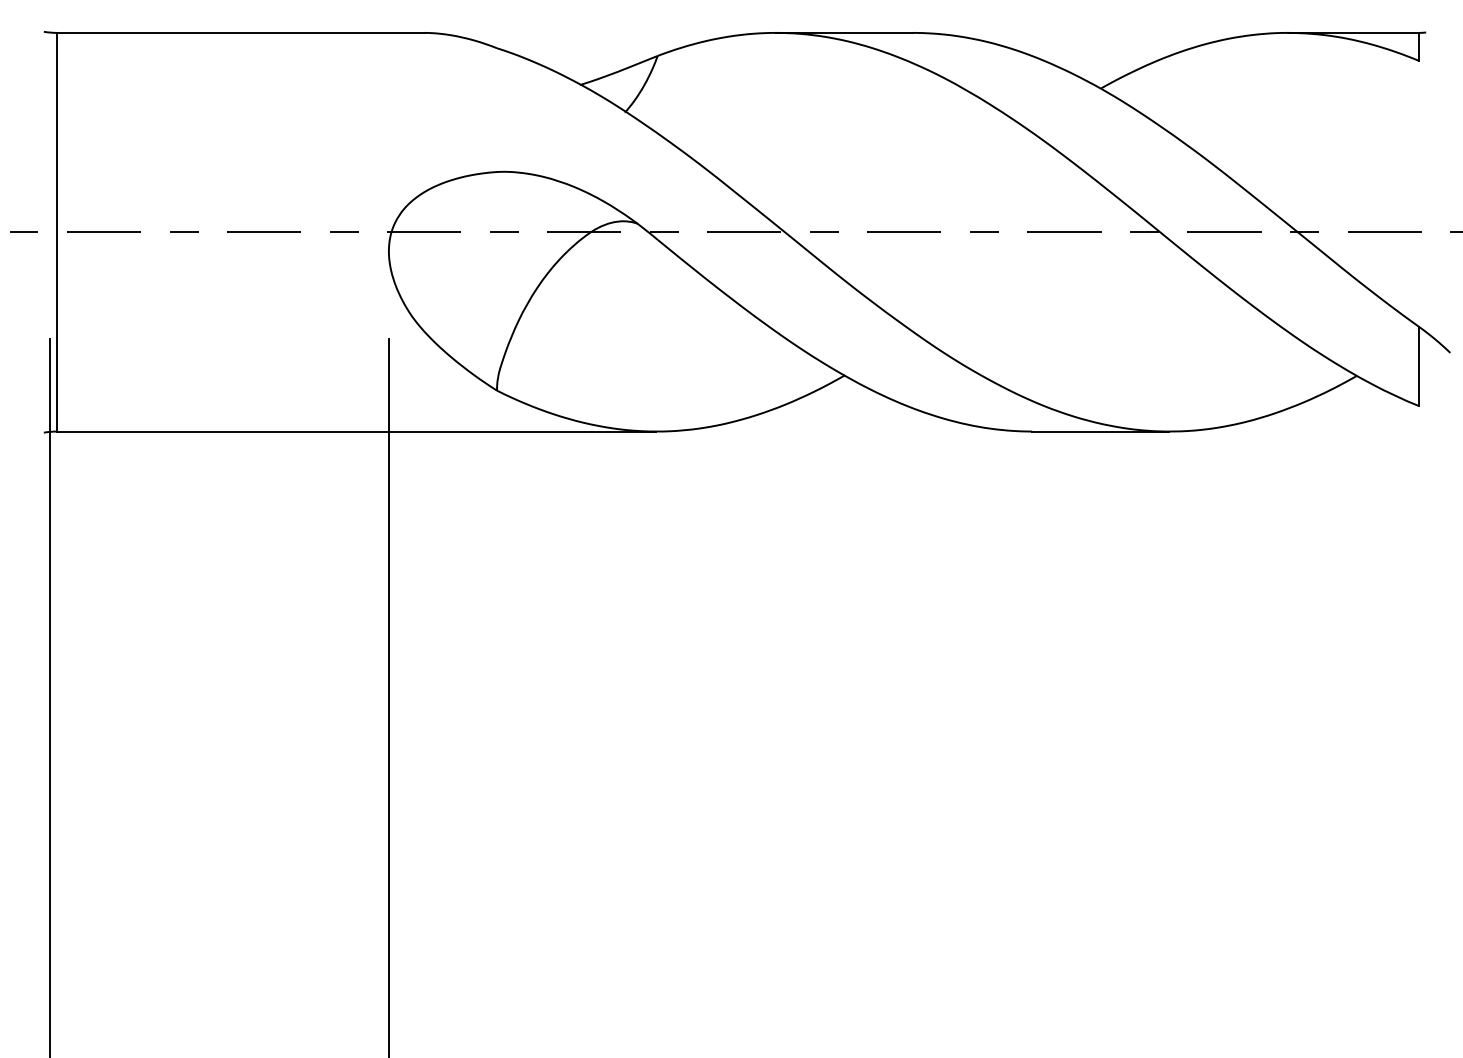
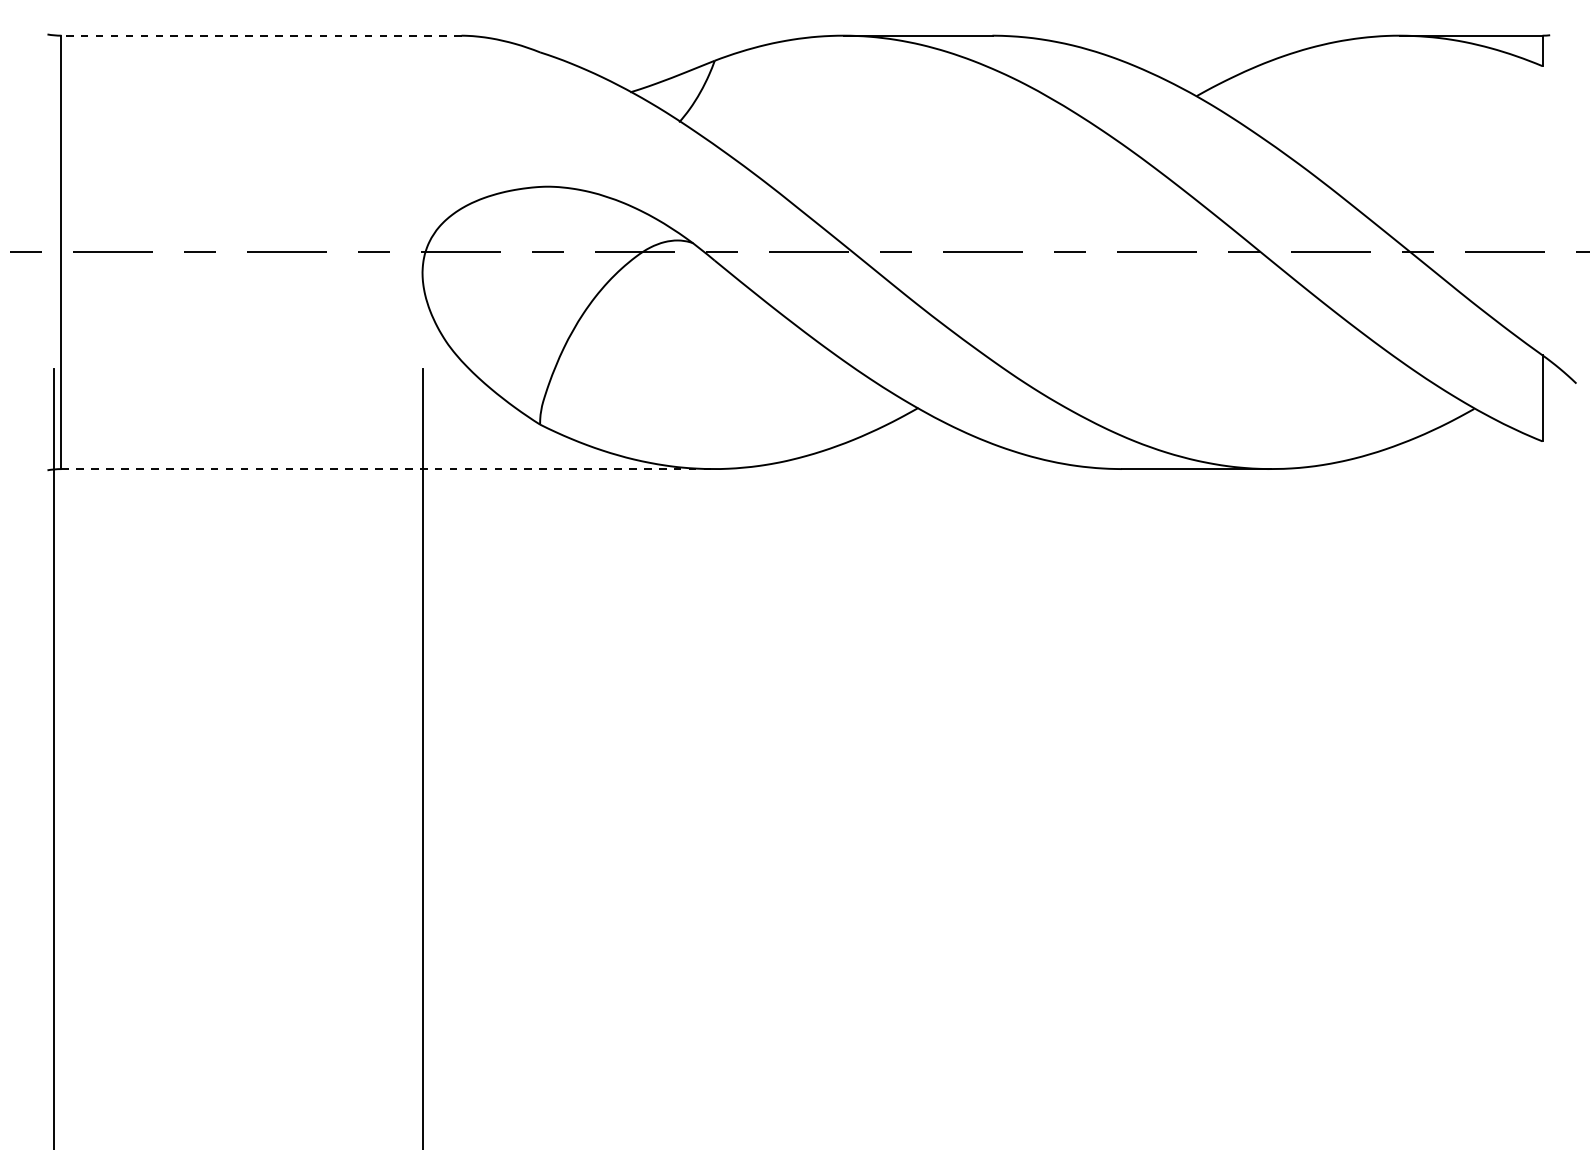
line: (240, 32) -> (261, 35), solid -> dashed
line: (356, 431) -> (387, 469), solid -> dashed

